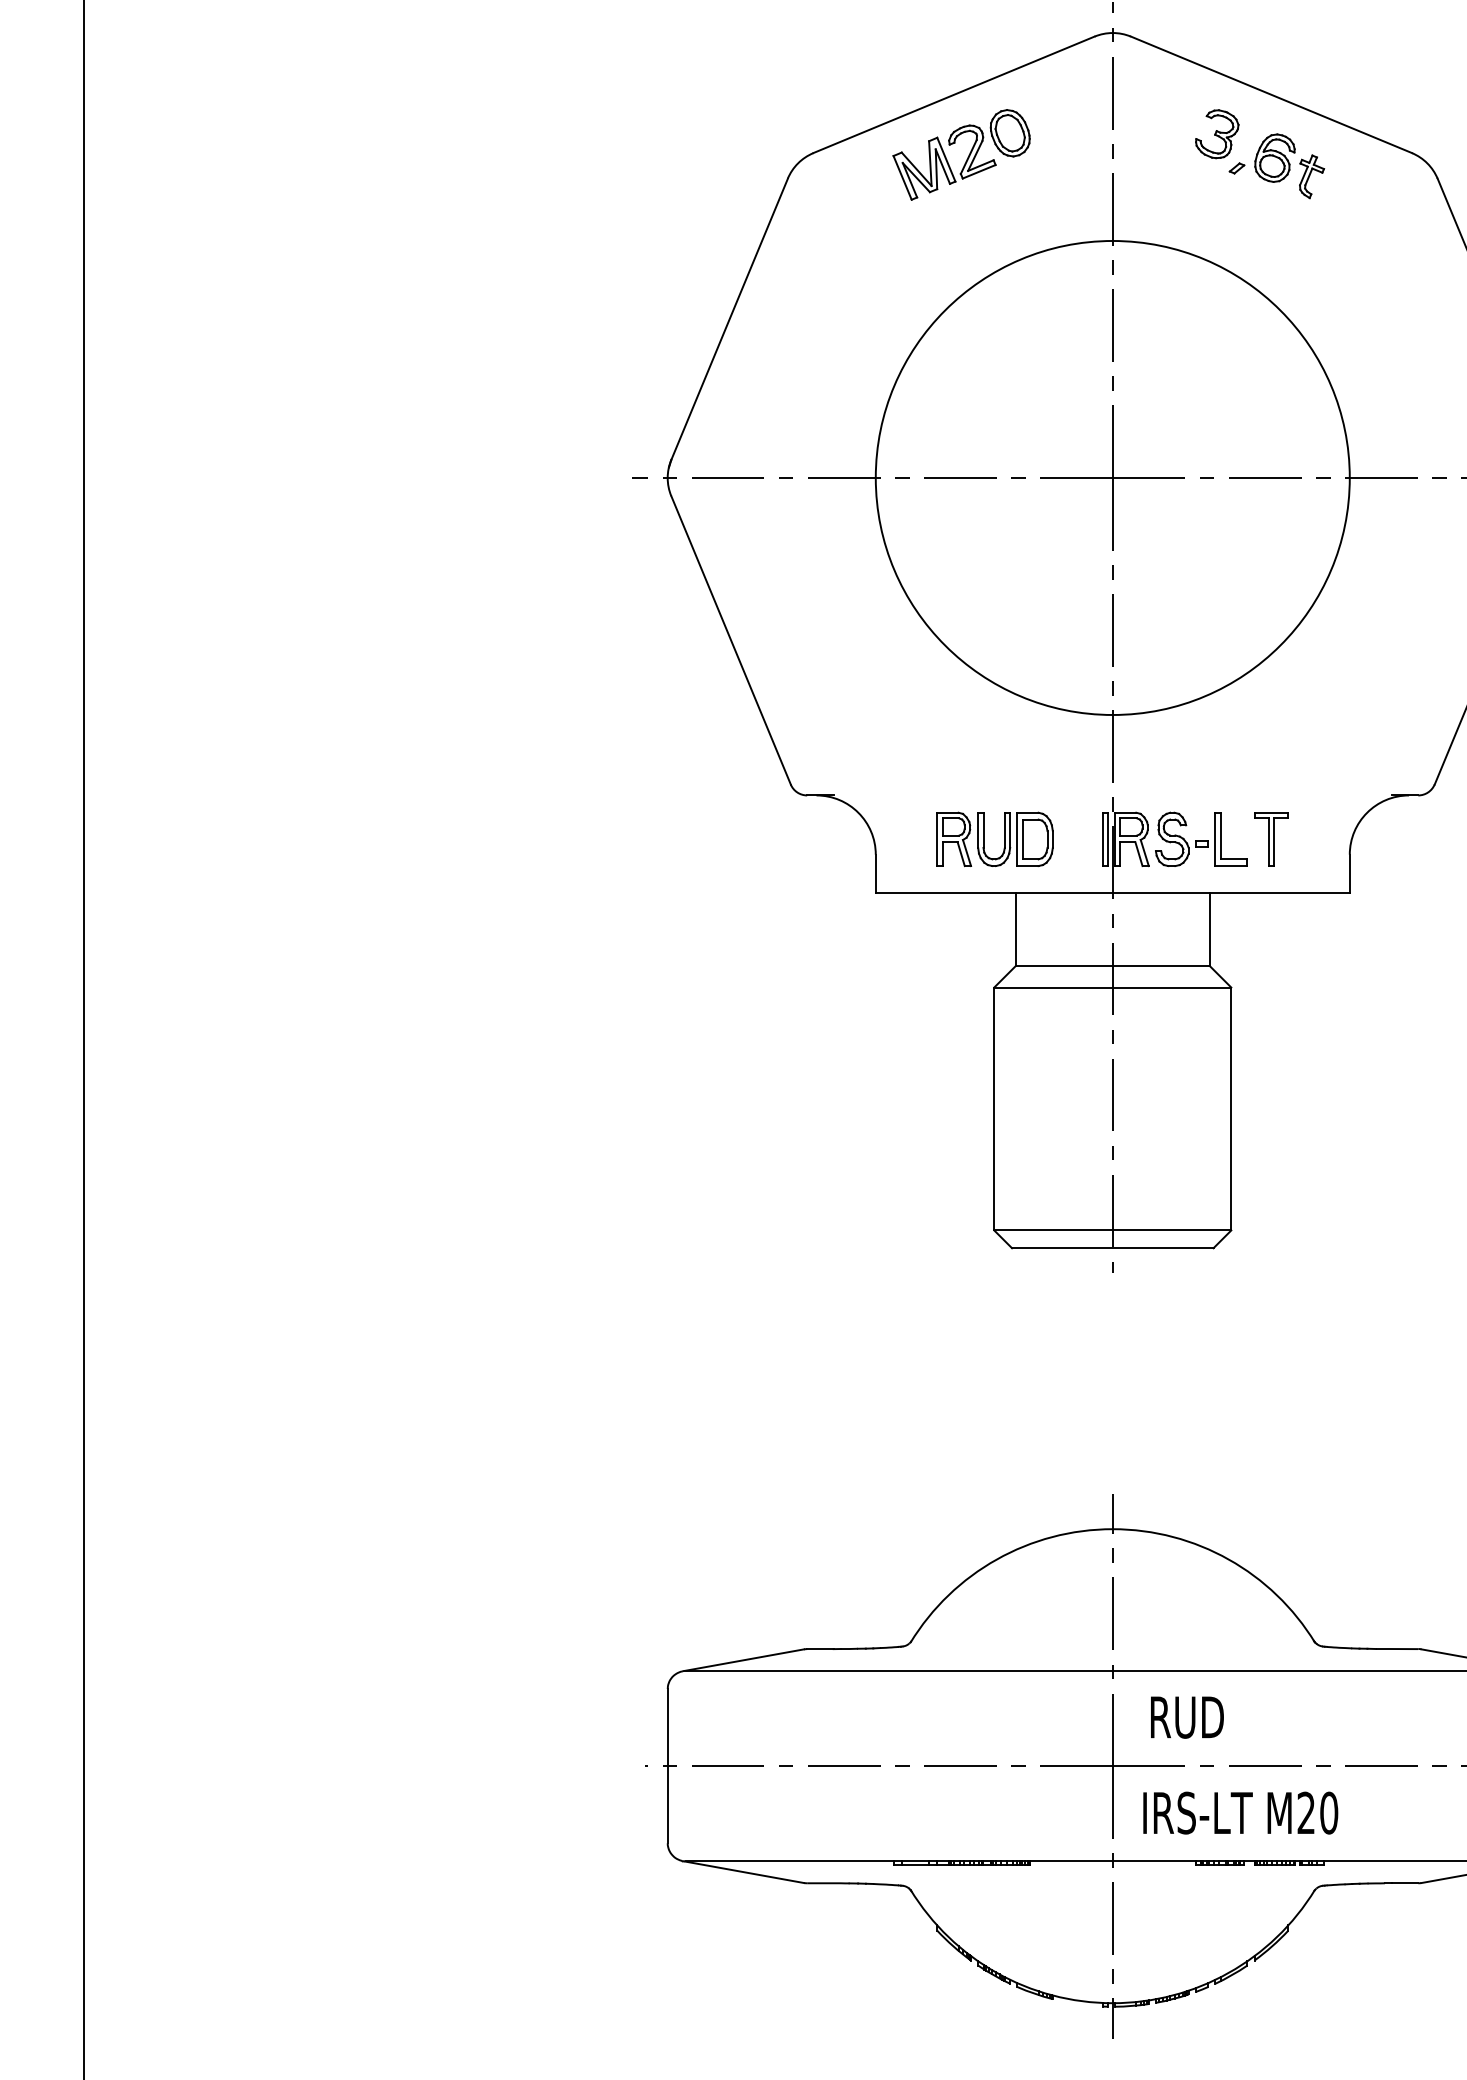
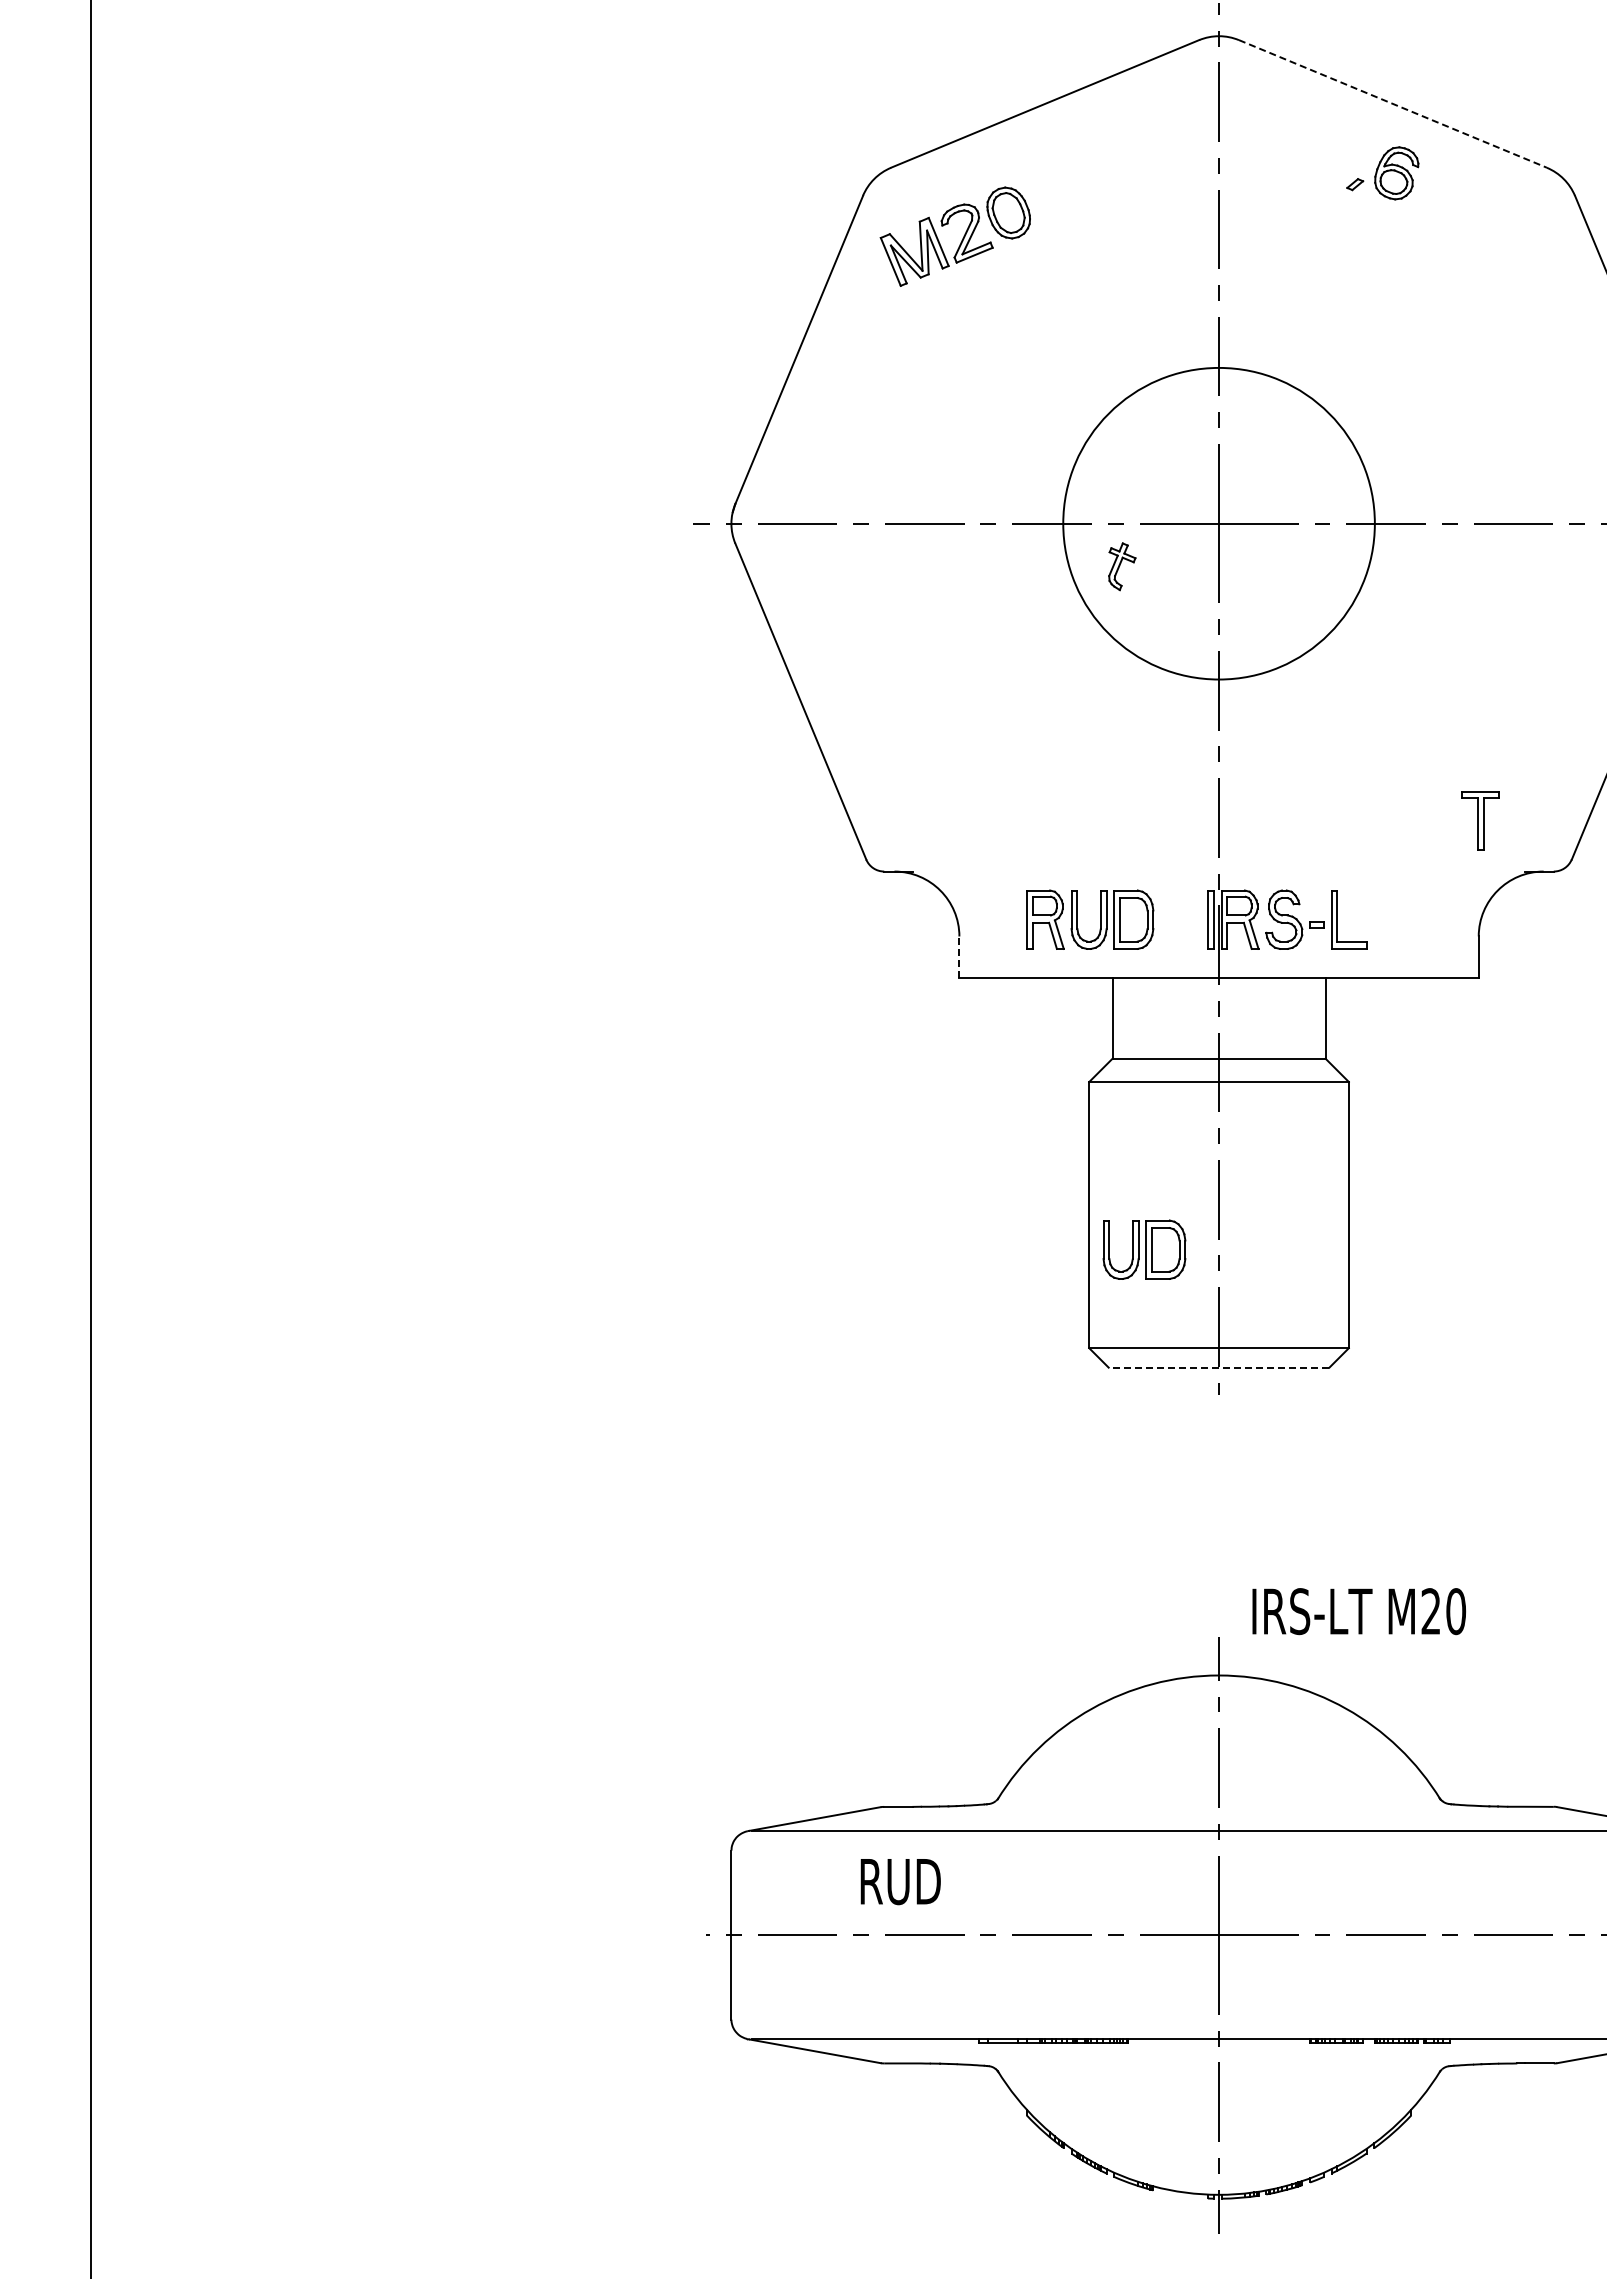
line: (1271, 94) -> (1392, 103), solid -> dashed
part: (1217, 133) -> (1333, 146), removed
part: (967, 158) -> (961, 240), moved
part: (1312, 176) -> (1122, 566), moved
circle: (1112, 477) -> (1218, 523), size x0.6
part: (1271, 839) -> (1480, 820), moved
line: (875, 873) -> (959, 957), solid -> dashed
part: (1044, 1140) -> (1144, 1249), added
line: (1112, 1248) -> (1218, 1367), solid -> dashed
text: (1187, 1718) -> (900, 1882), moved
text: (1240, 1813) -> (1358, 1611), moved

